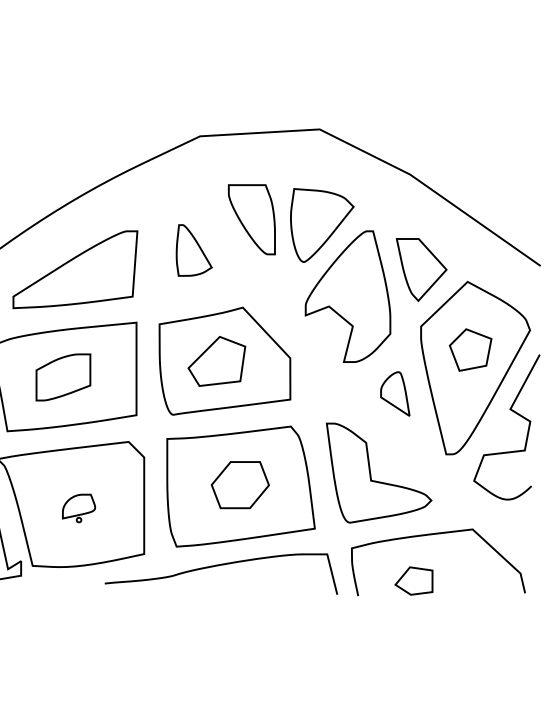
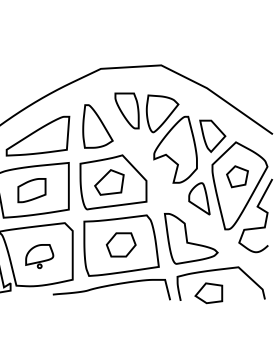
part: (193, 250) -> (97, 126), size x1.67
part: (395, 393) -> (199, 198), size x1.43
part: (78, 508) -> (39, 256), size x1.67
part: (413, 581) -> (208, 293), size x1.43

